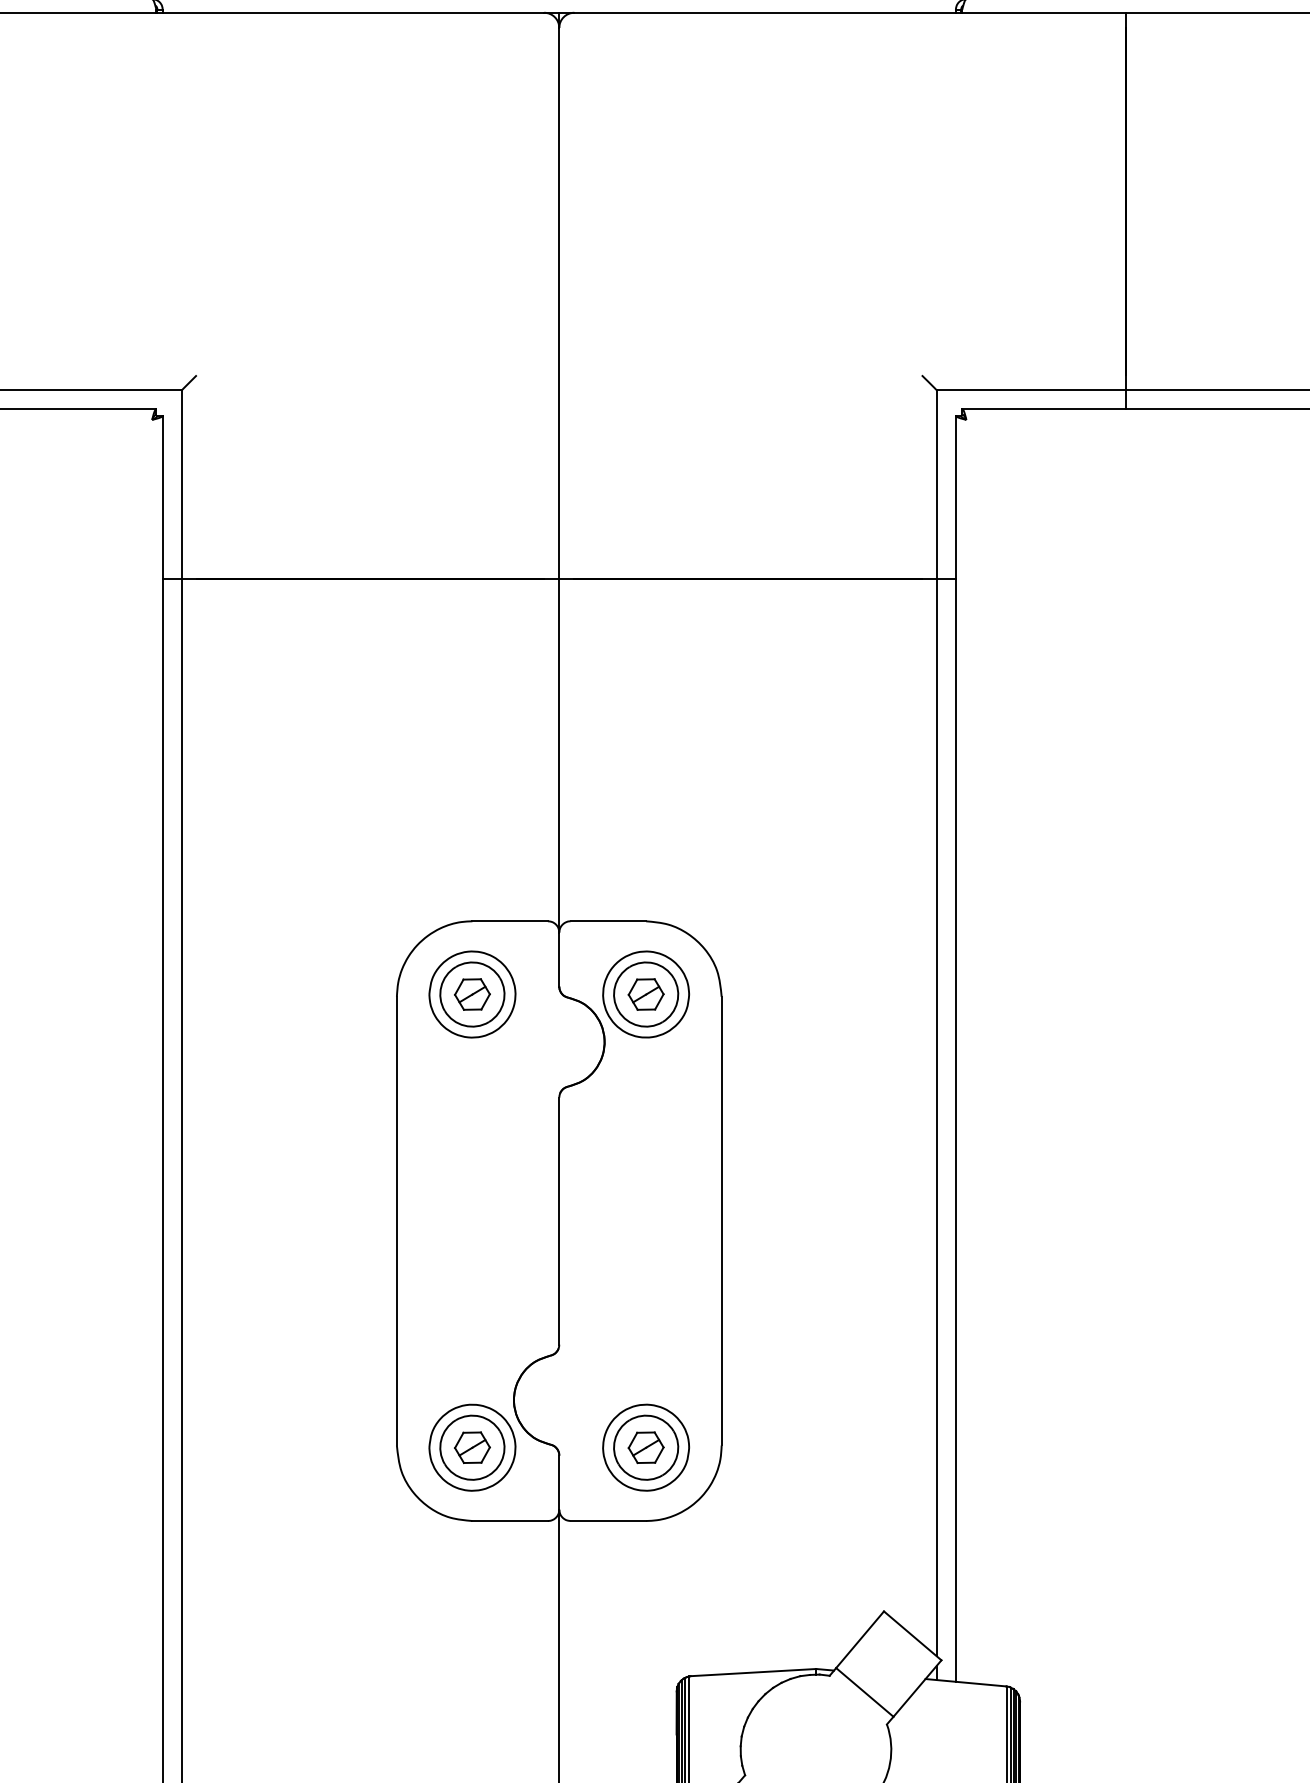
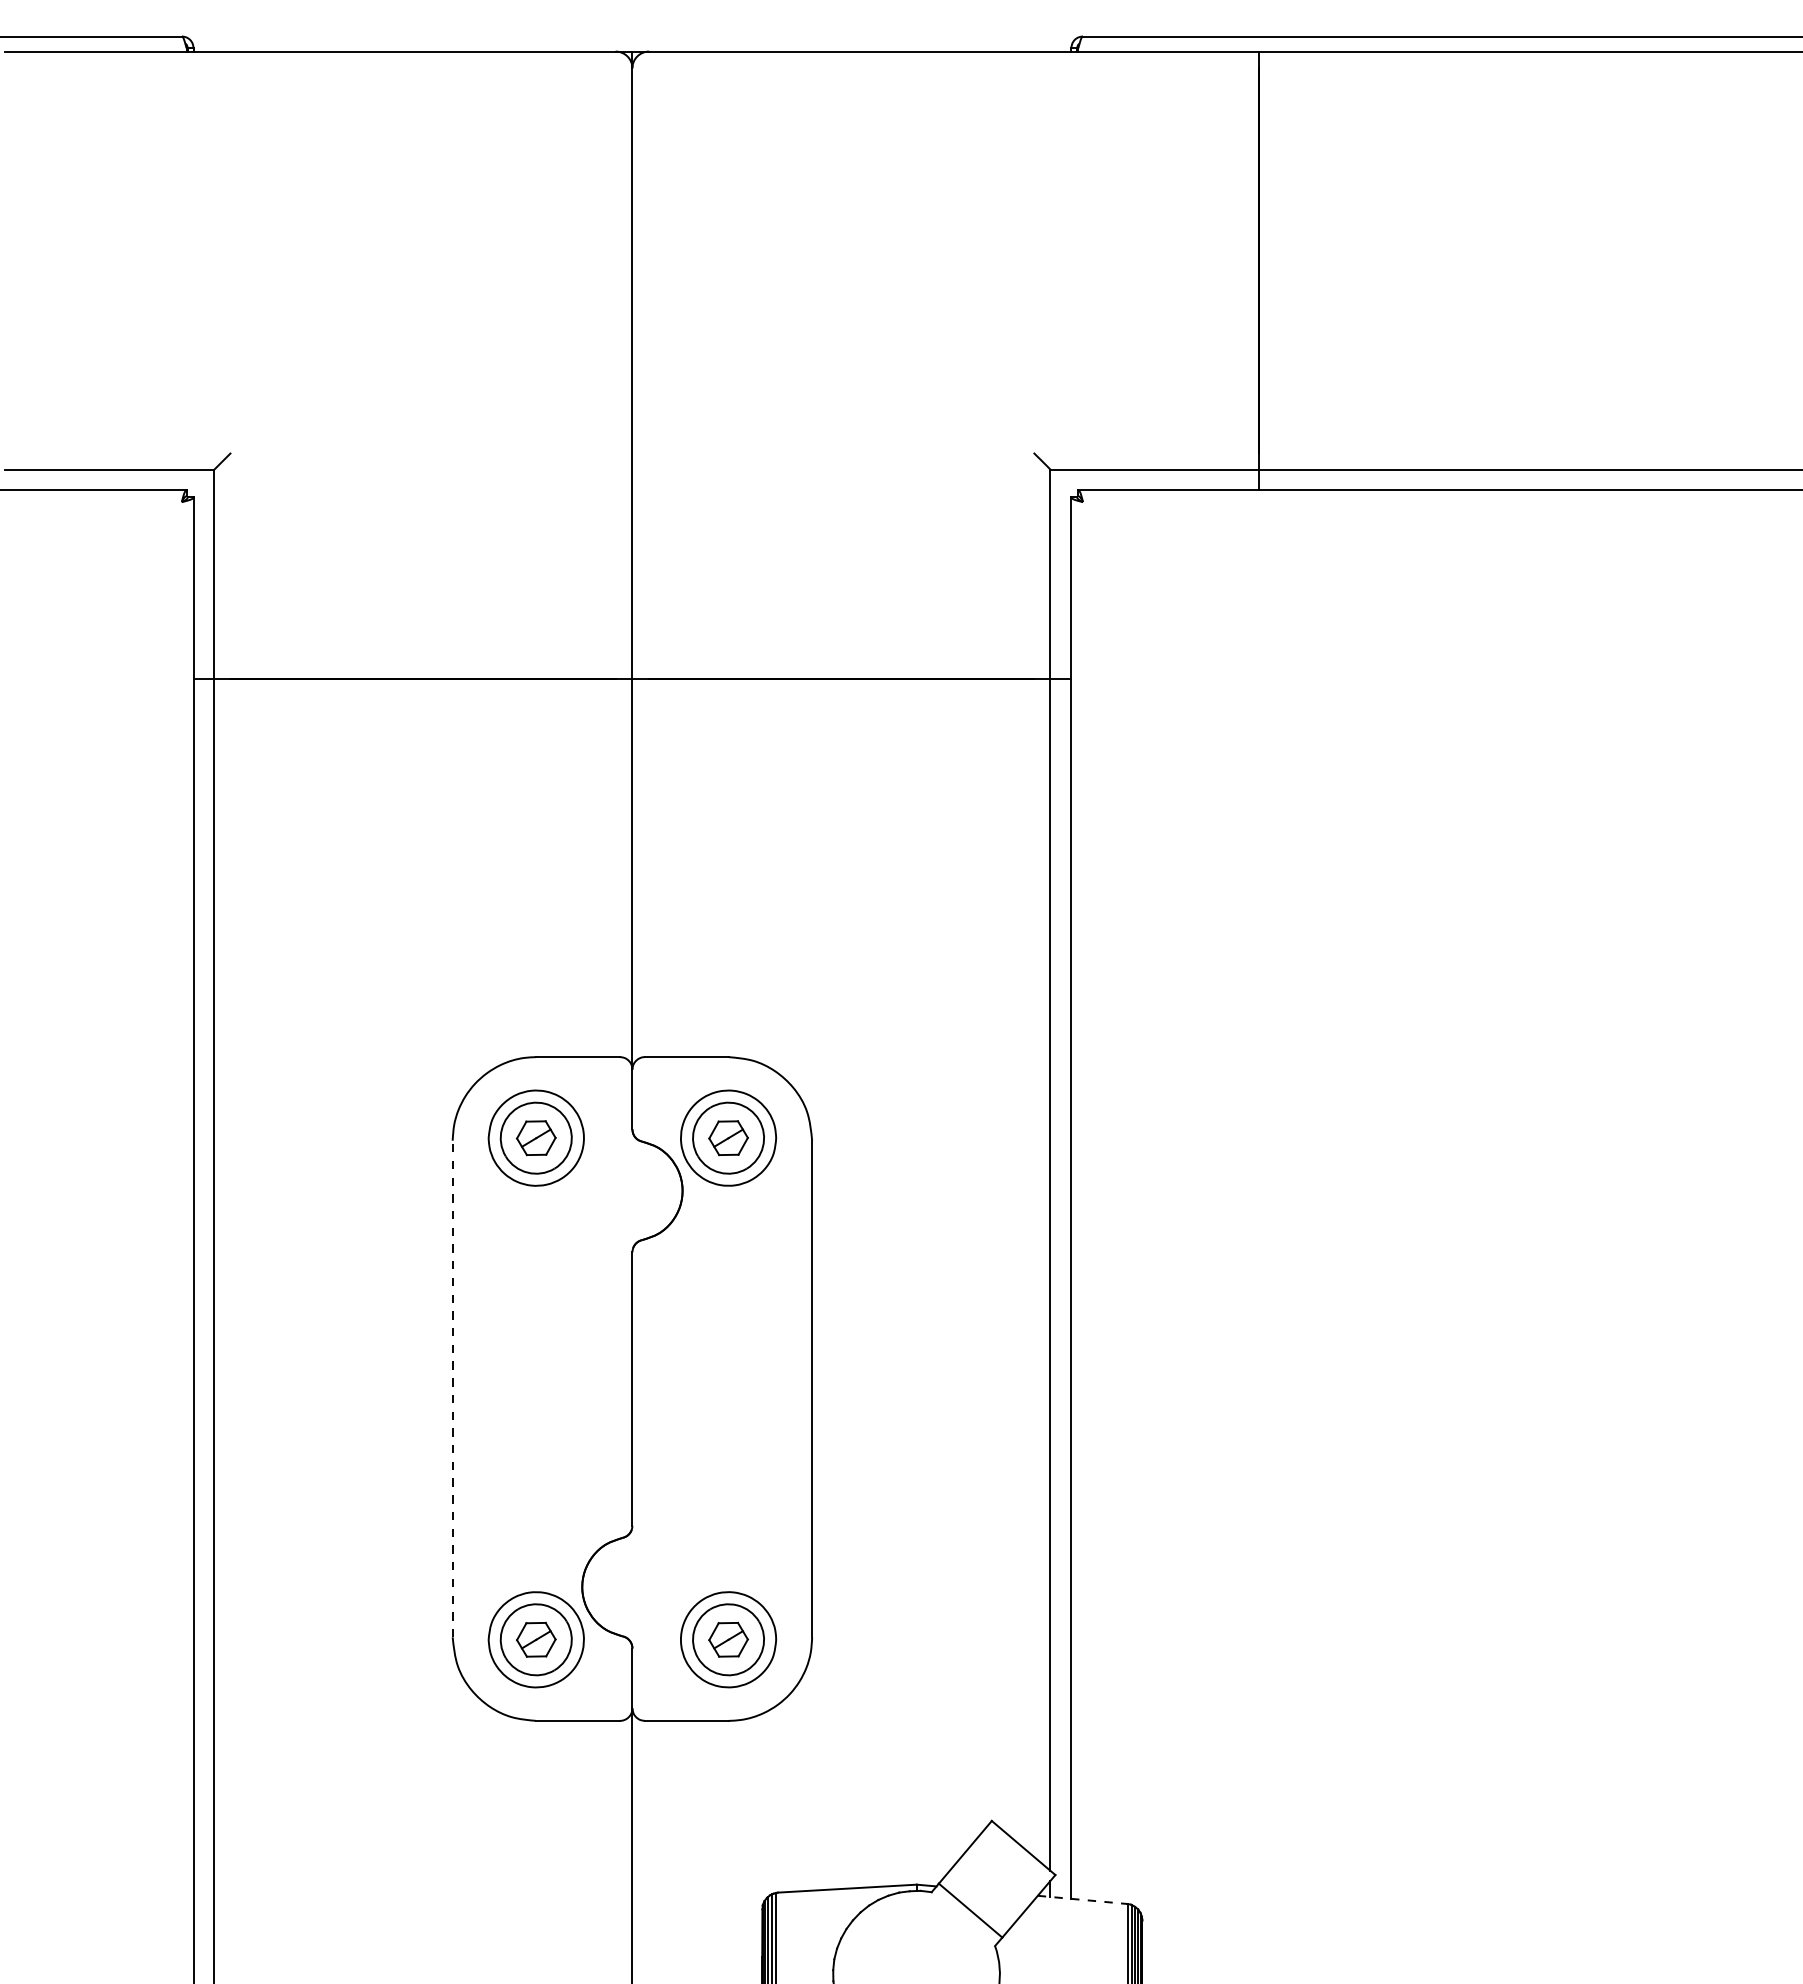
line: (396, 1220) -> (452, 1388), solid -> dashed
line: (965, 1682) -> (1082, 1899), solid -> dashed

